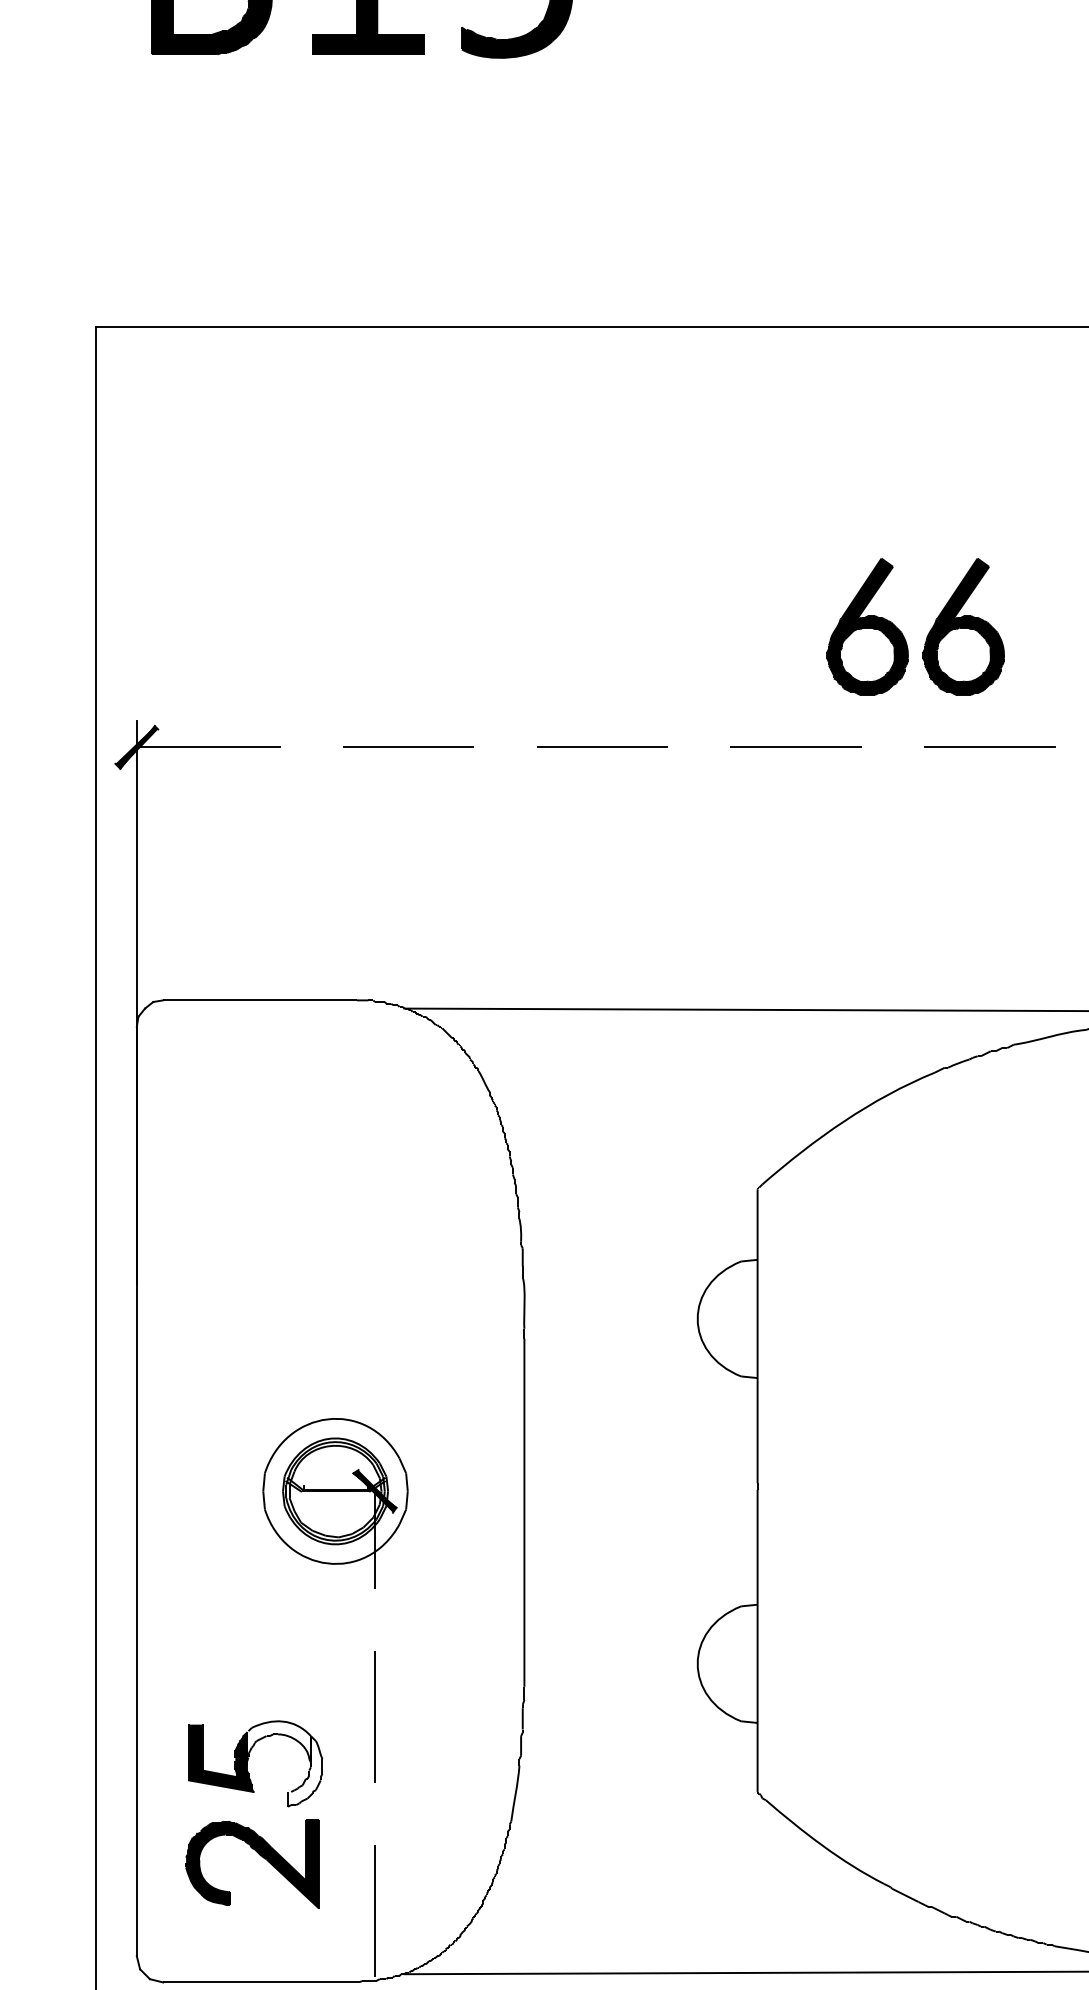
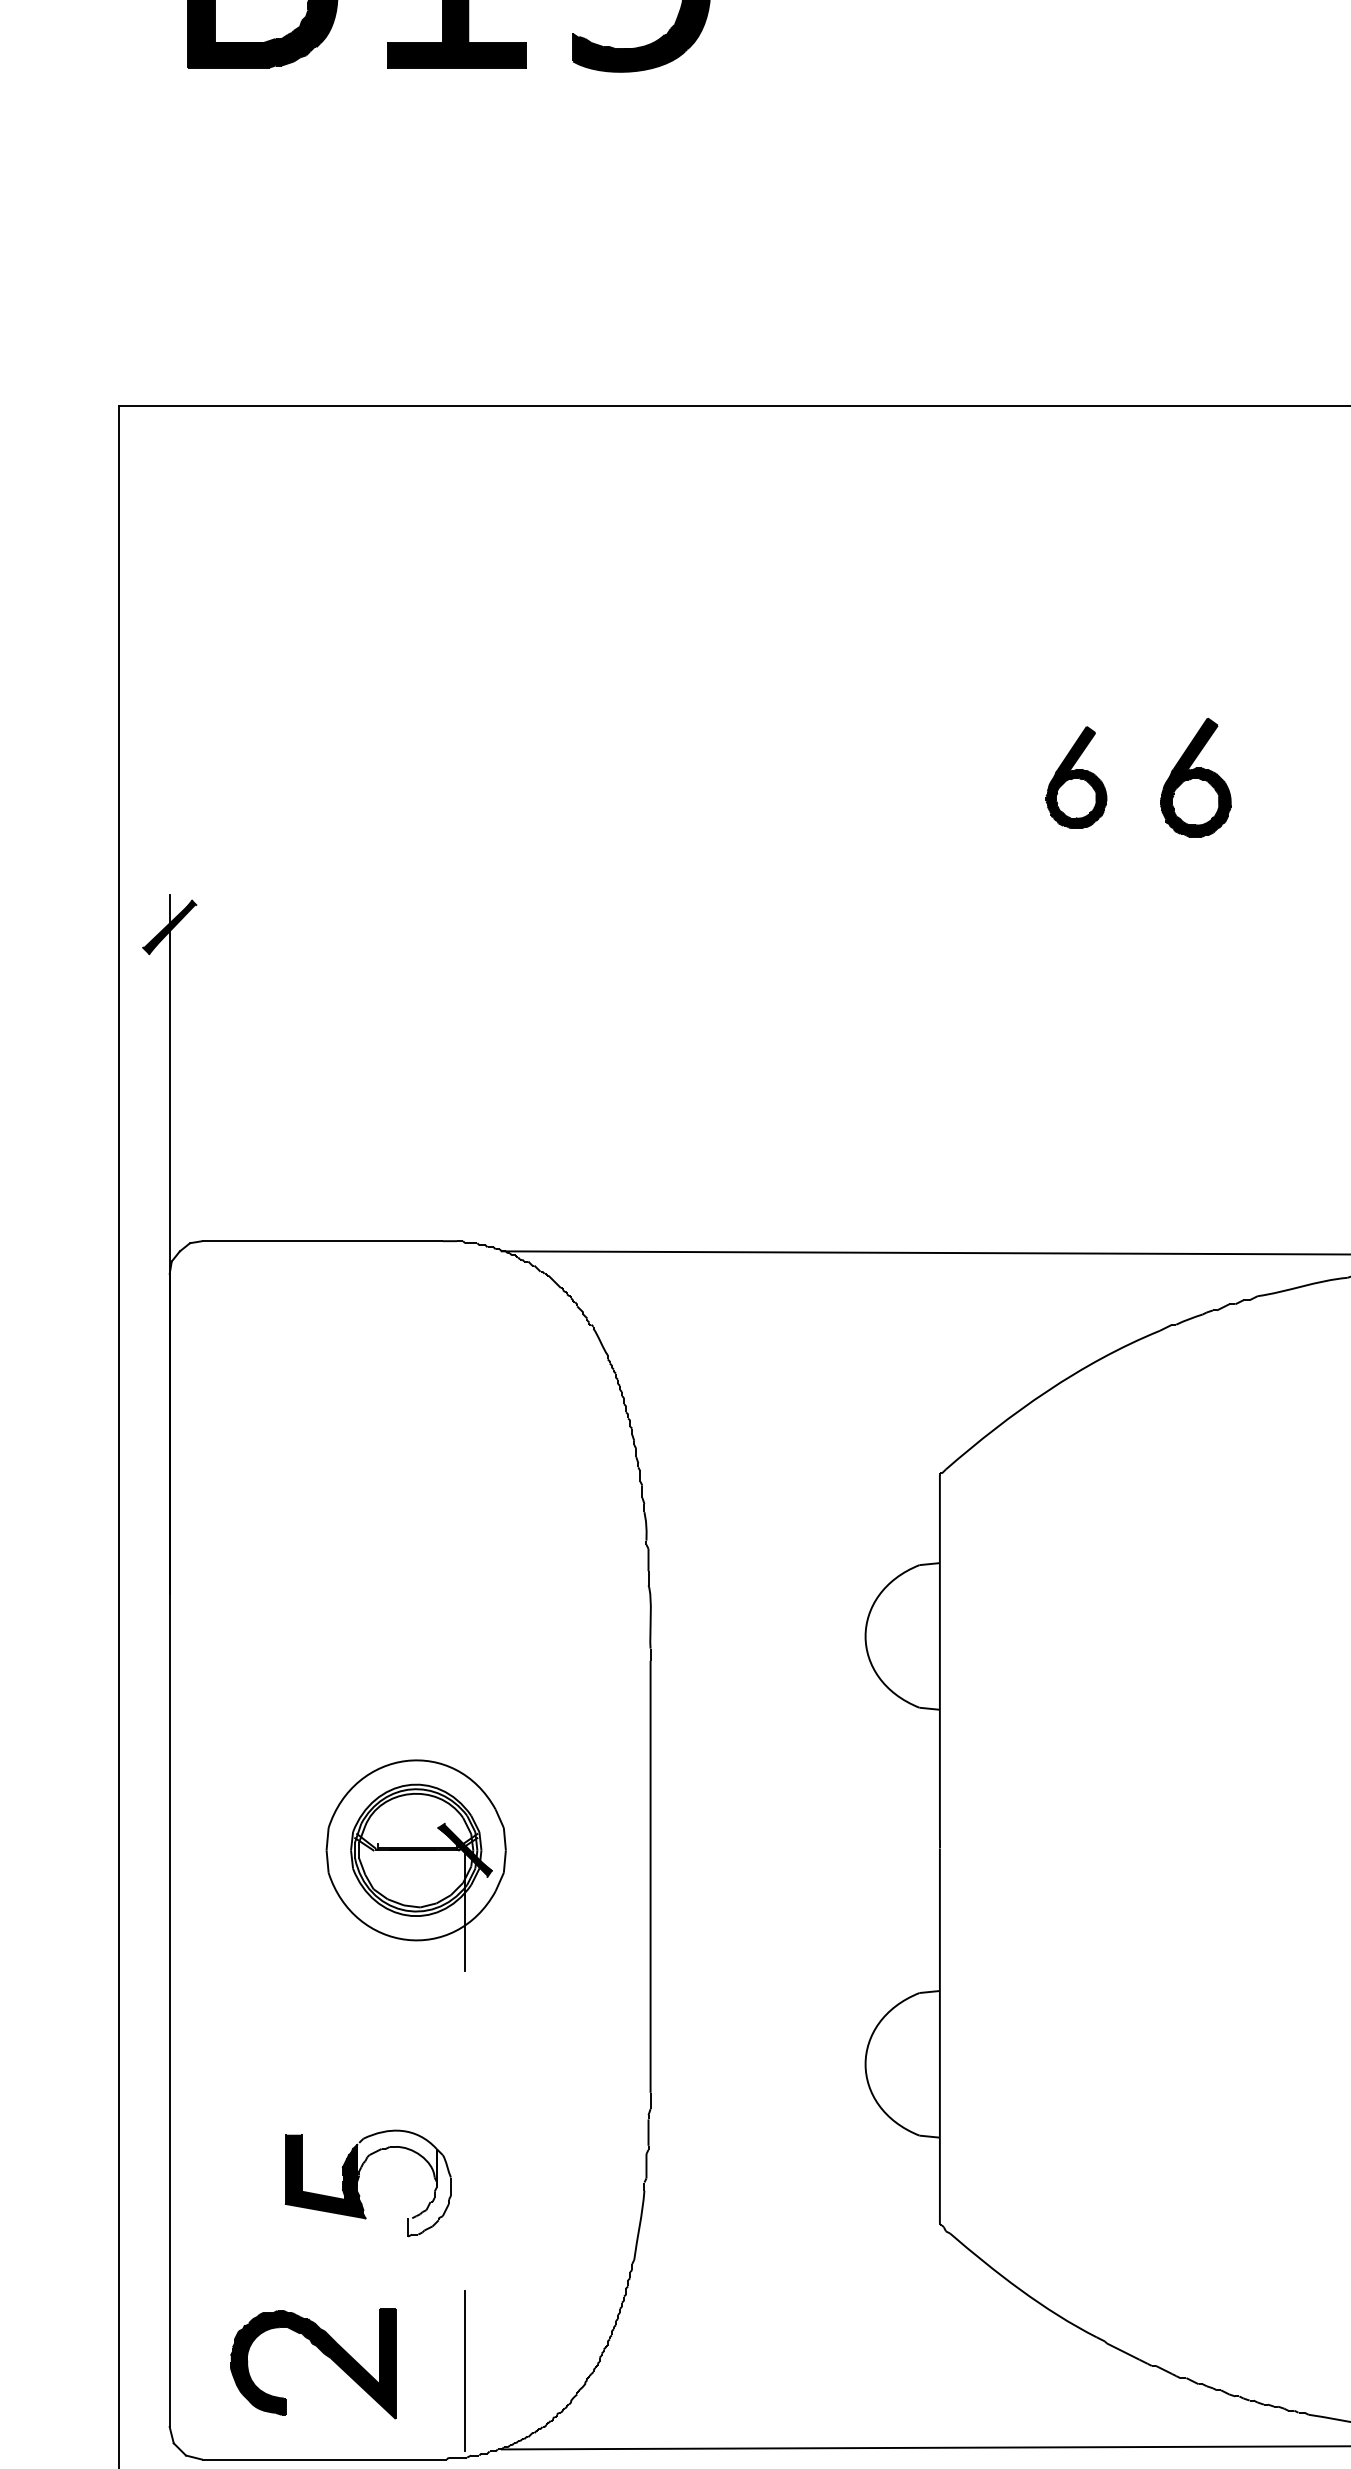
part: (867, 626) -> (1076, 777), size x0.6
part: (963, 626) -> (1195, 777), size x0.7
line: (207, 747) -> (257, 927), removed
line: (408, 747) -> (506, 927), removed
line: (601, 747) -> (746, 927), removed
line: (795, 747) -> (987, 927), removed
line: (989, 747) -> (1227, 927), removed
line: (375, 1717) -> (465, 2130), removed
part: (247, 1762) -> (358, 2181), moved
part: (259, 1855) -> (322, 2353), moved

